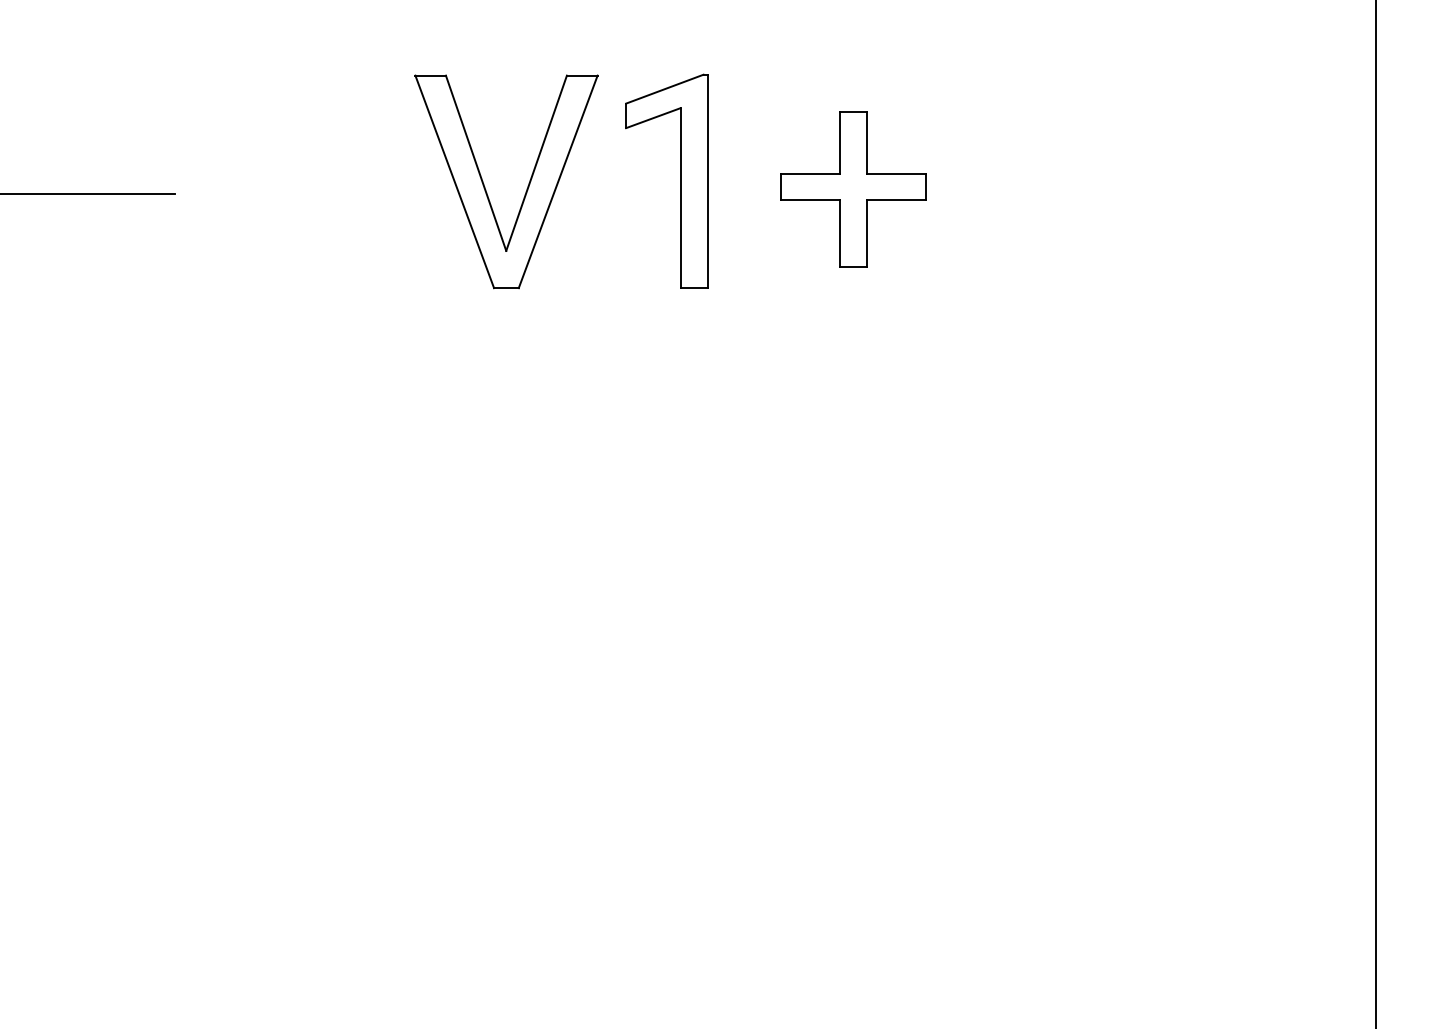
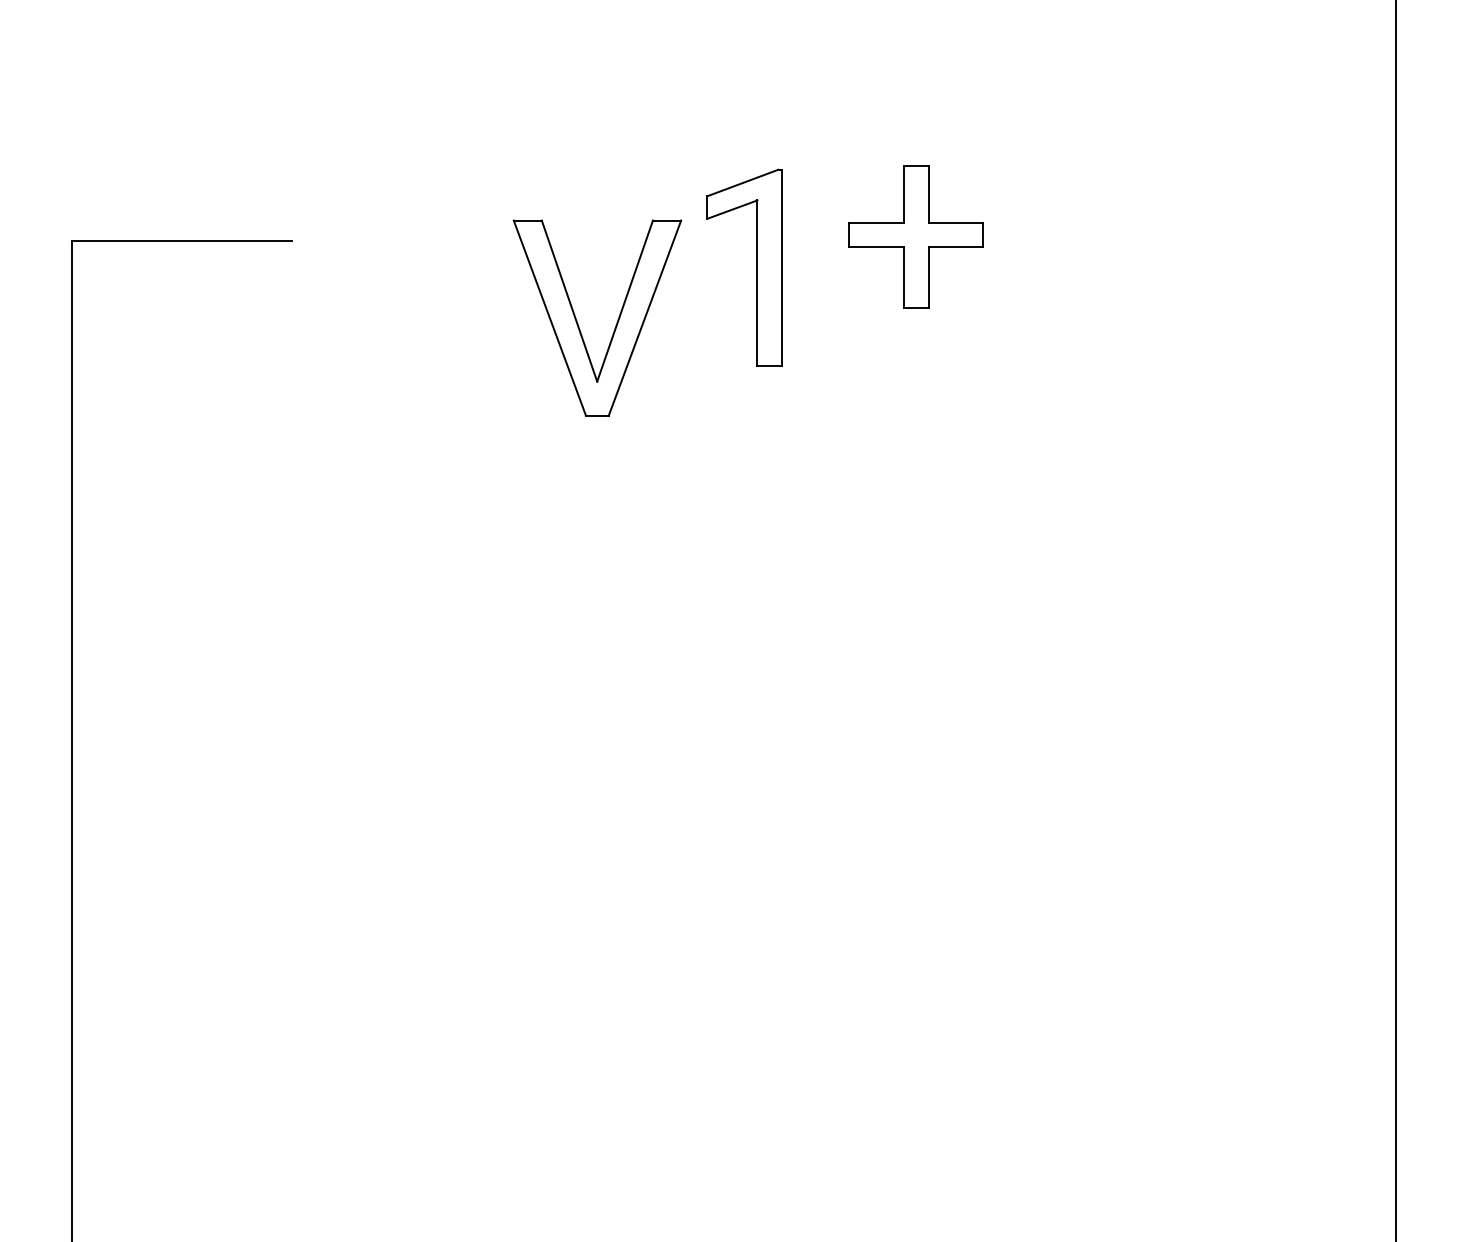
part: (679, 181) -> (756, 267), moved
part: (527, 186) -> (616, 322), moved

